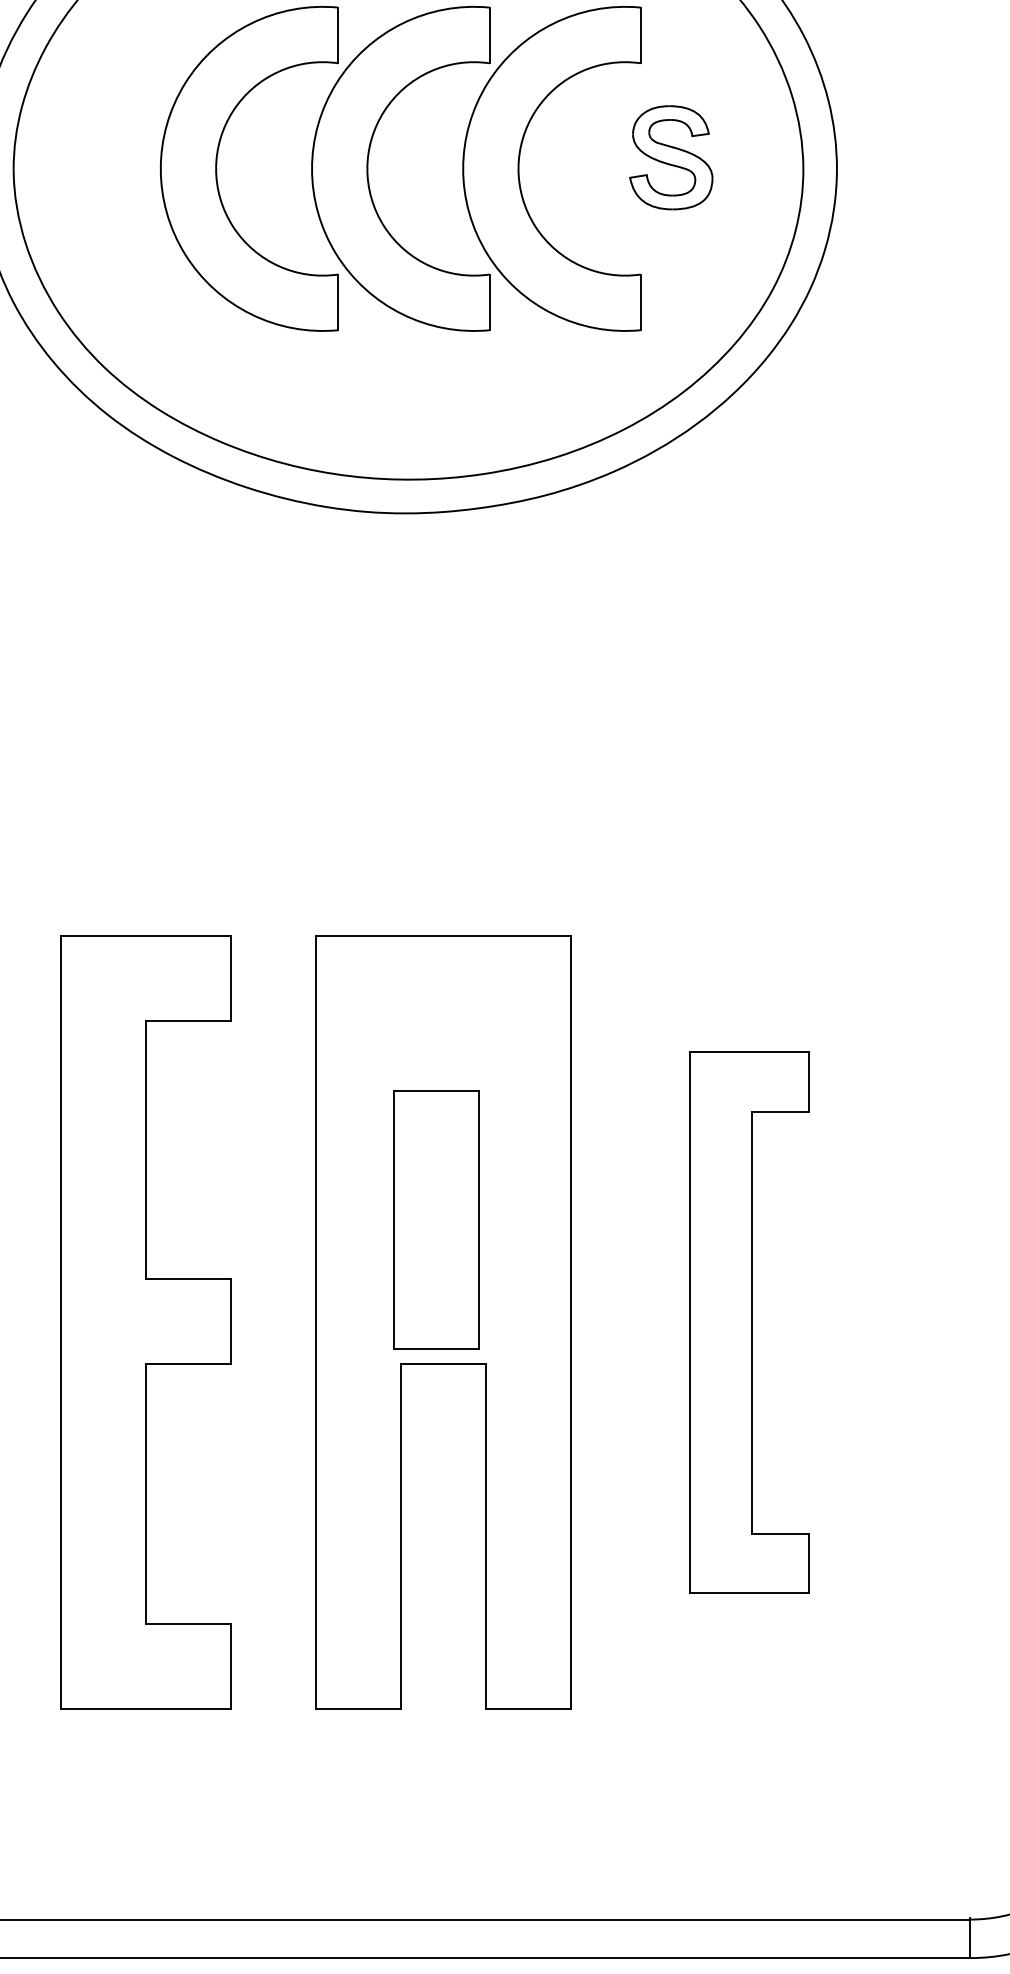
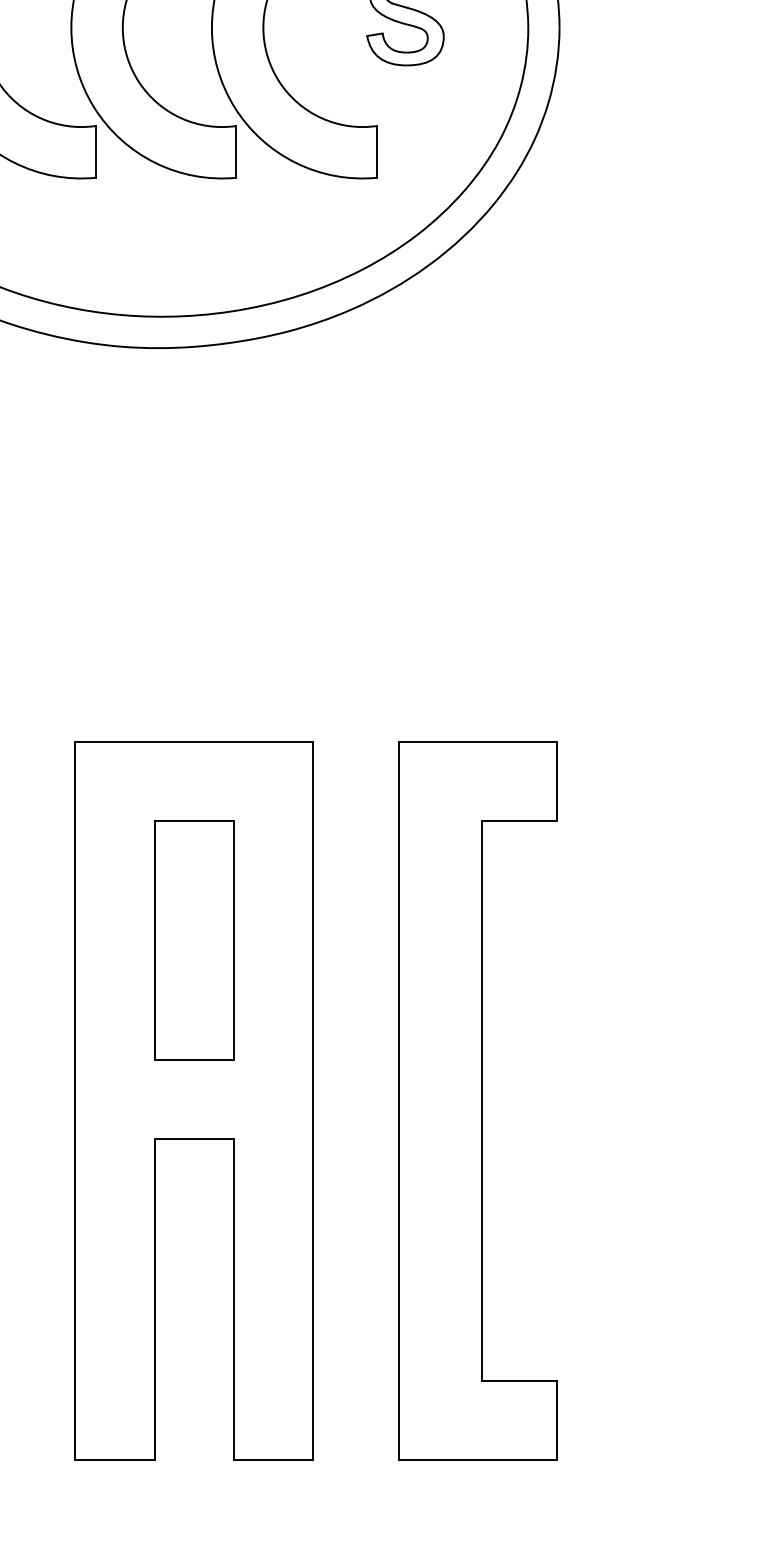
part: (436, 1219) -> (193, 939), moved
part: (748, 1322) -> (477, 1100), size x1.43

